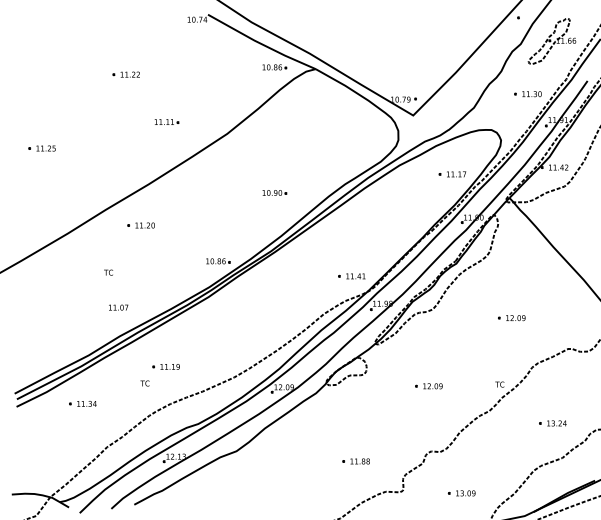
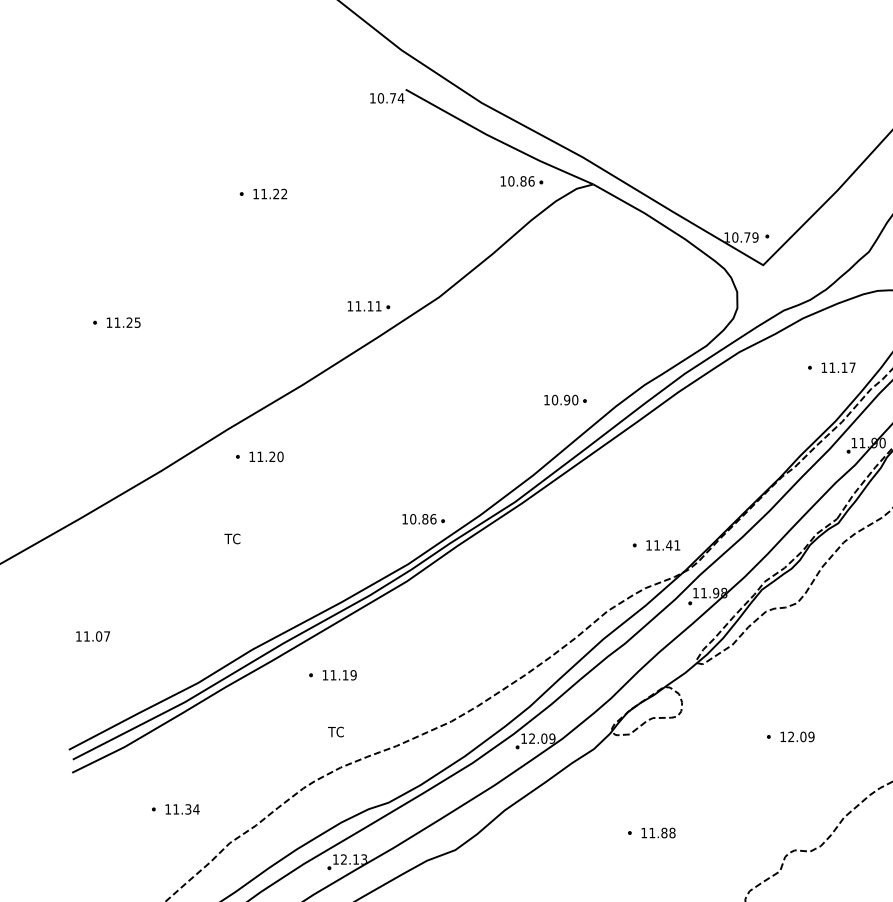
part: (166, 121) -> (368, 305), moved
part: (274, 192) -> (565, 399), moved
part: (140, 225) -> (258, 456), moved
text: (118, 307) -> (92, 636), moved
part: (165, 366) -> (331, 674), moved
text: (144, 383) -> (335, 732), moved
part: (82, 403) -> (174, 808), moved
part: (355, 461) -> (650, 833), moved

